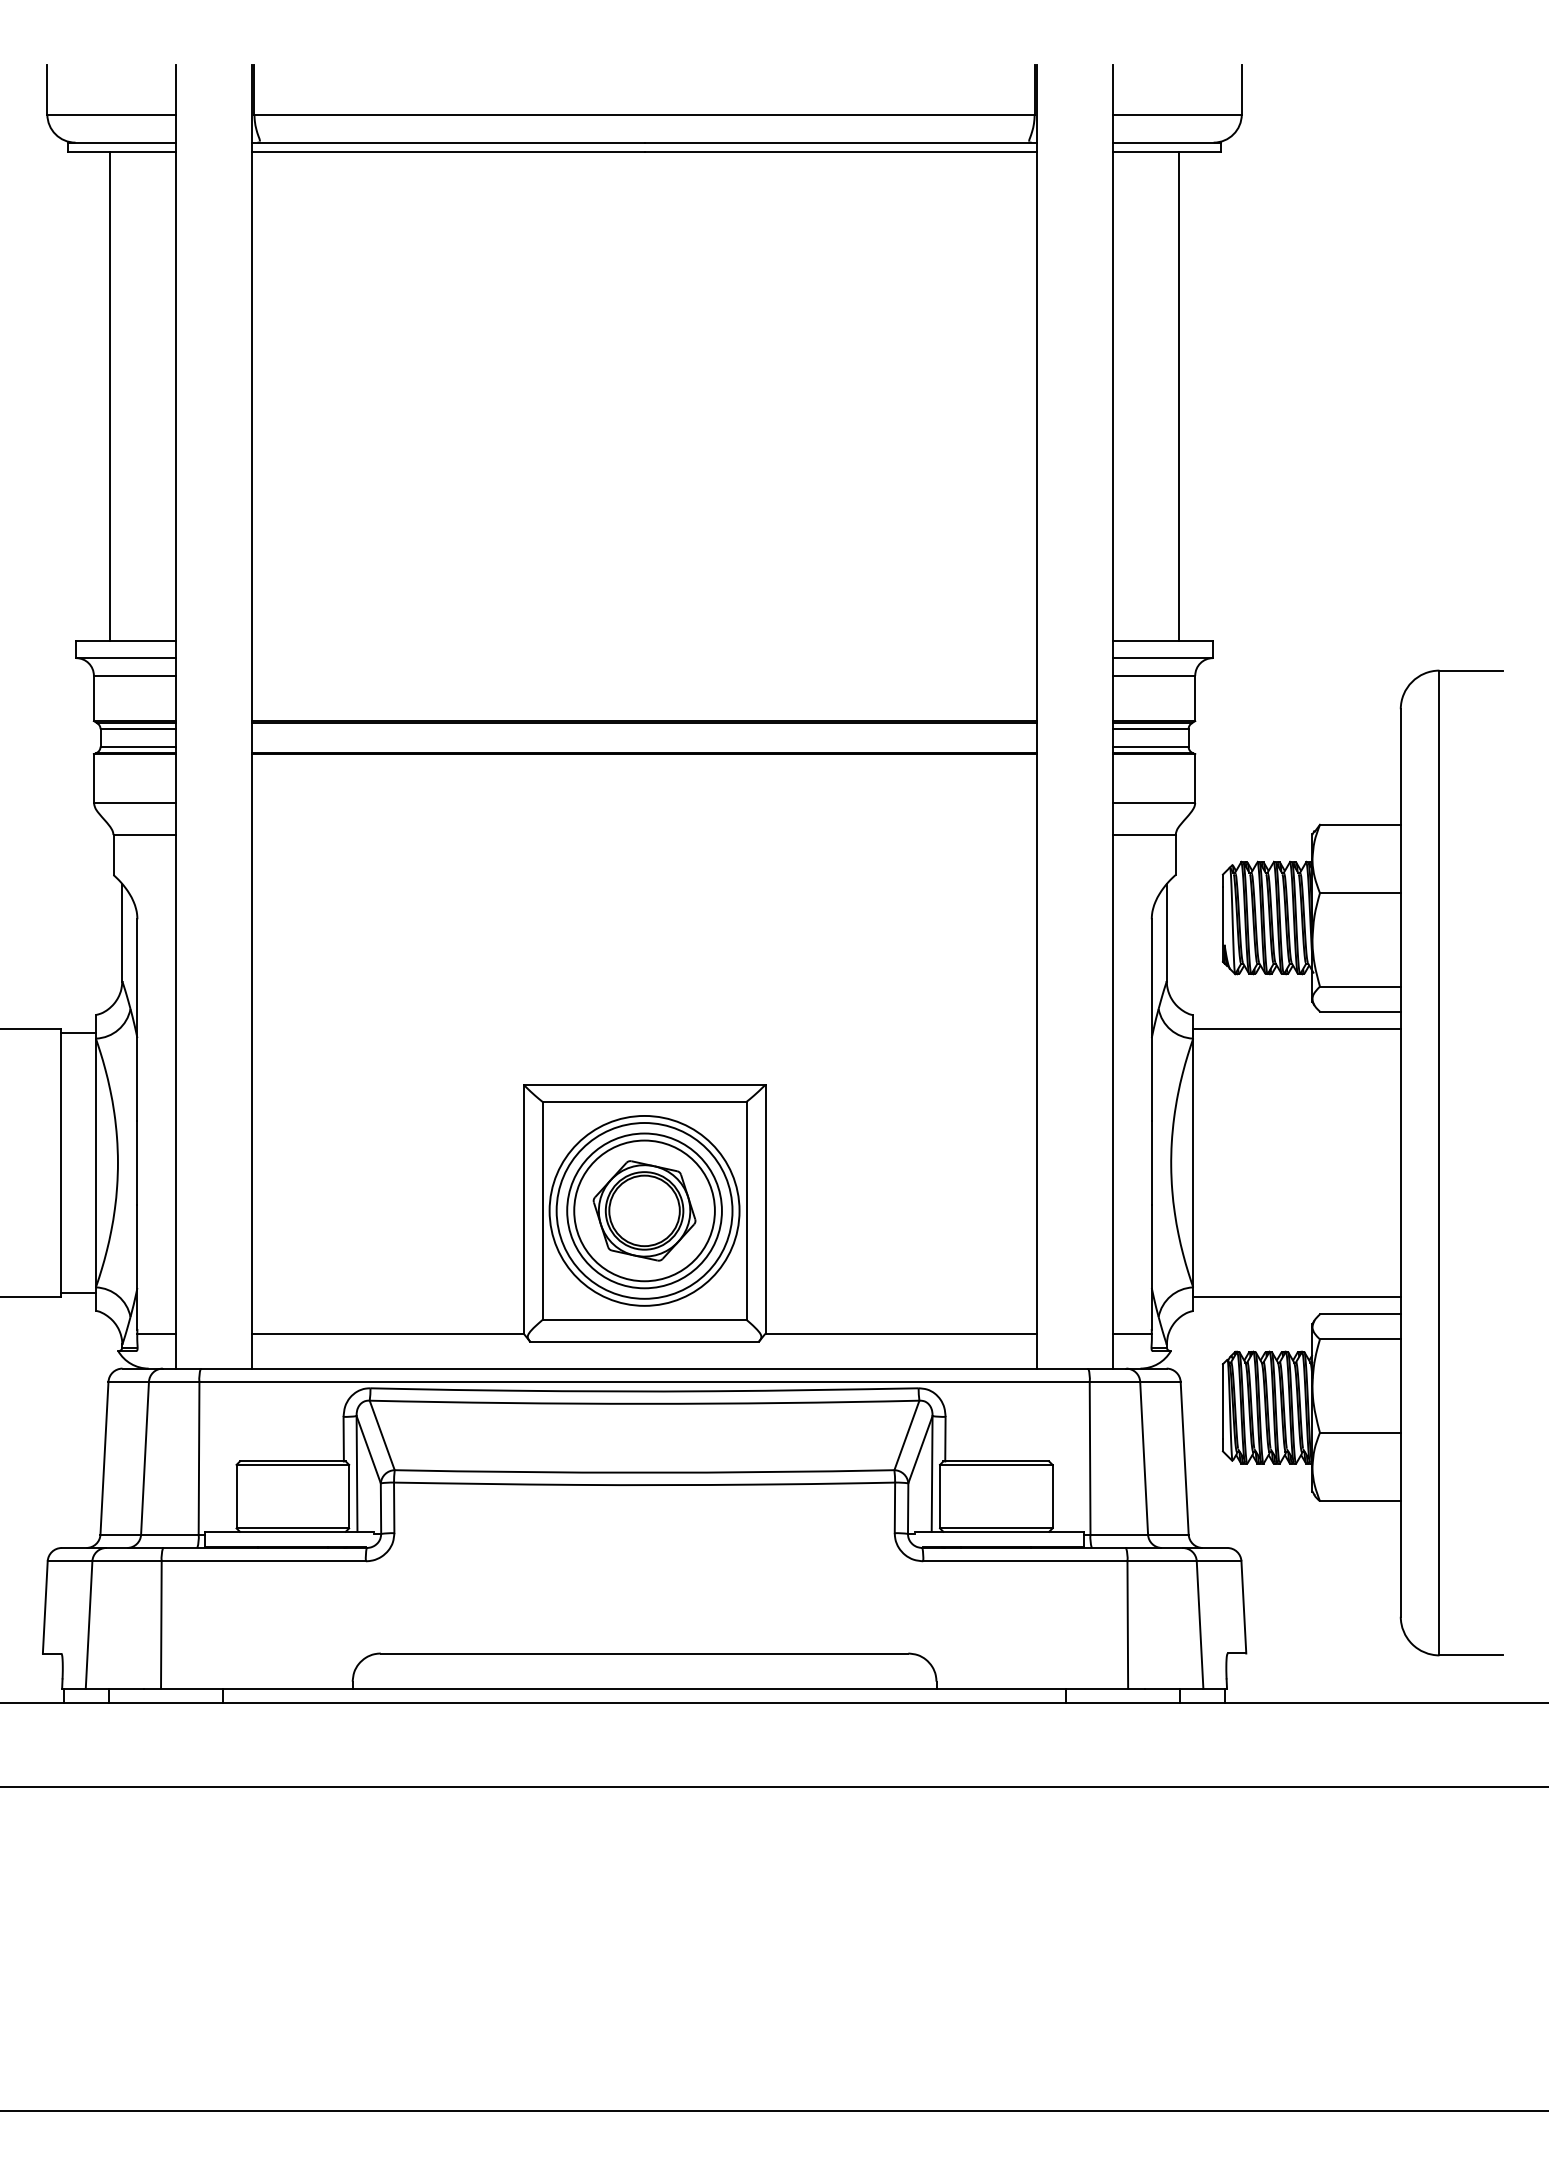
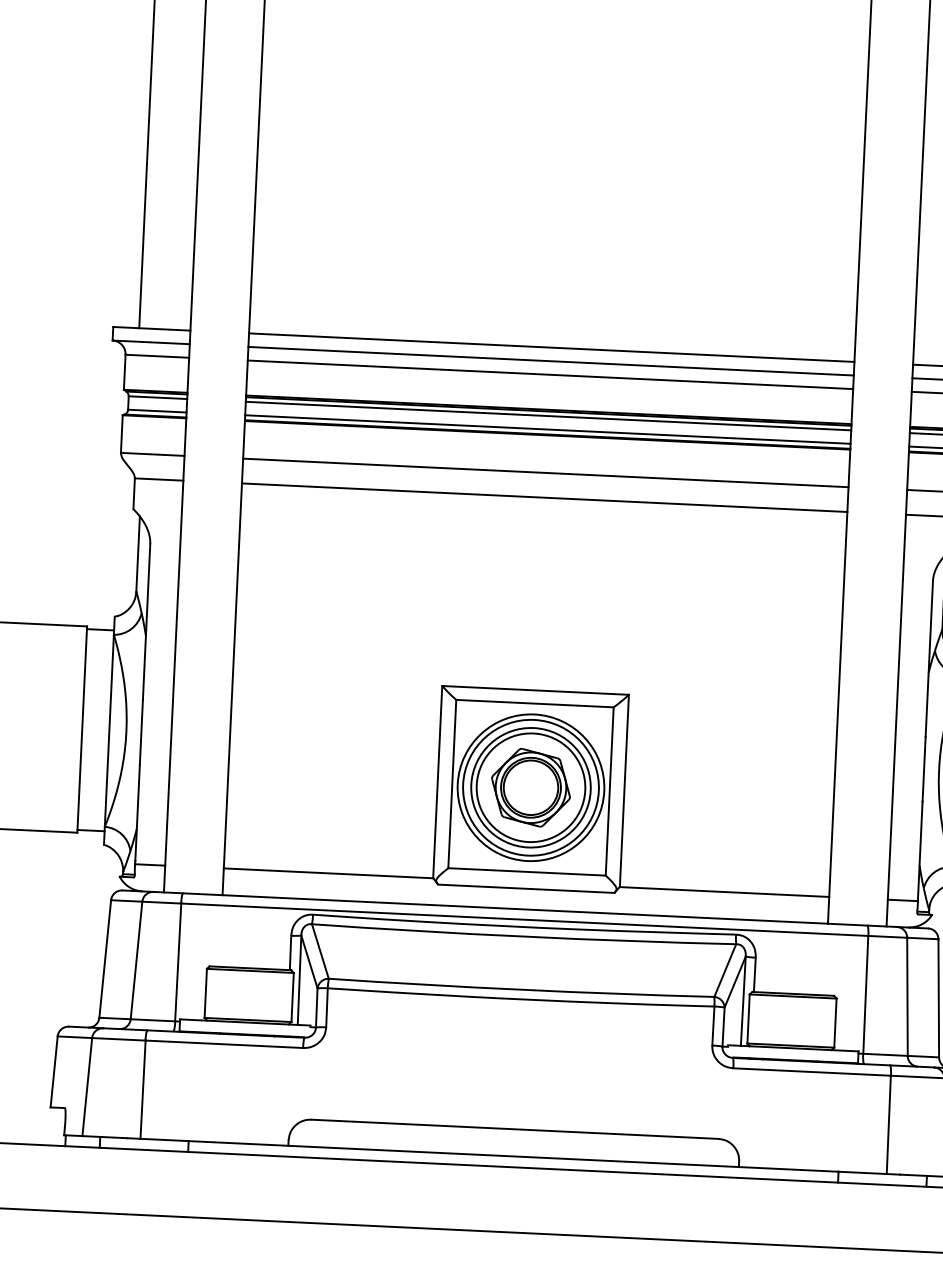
line: (644, 640) -> (551, 347), added
line: (644, 658) -> (551, 361), added
line: (644, 675) -> (550, 374), added
line: (644, 729) -> (548, 416), added
line: (644, 746) -> (547, 429), added
line: (644, 802) -> (545, 472), added
line: (644, 835) -> (544, 498), added

